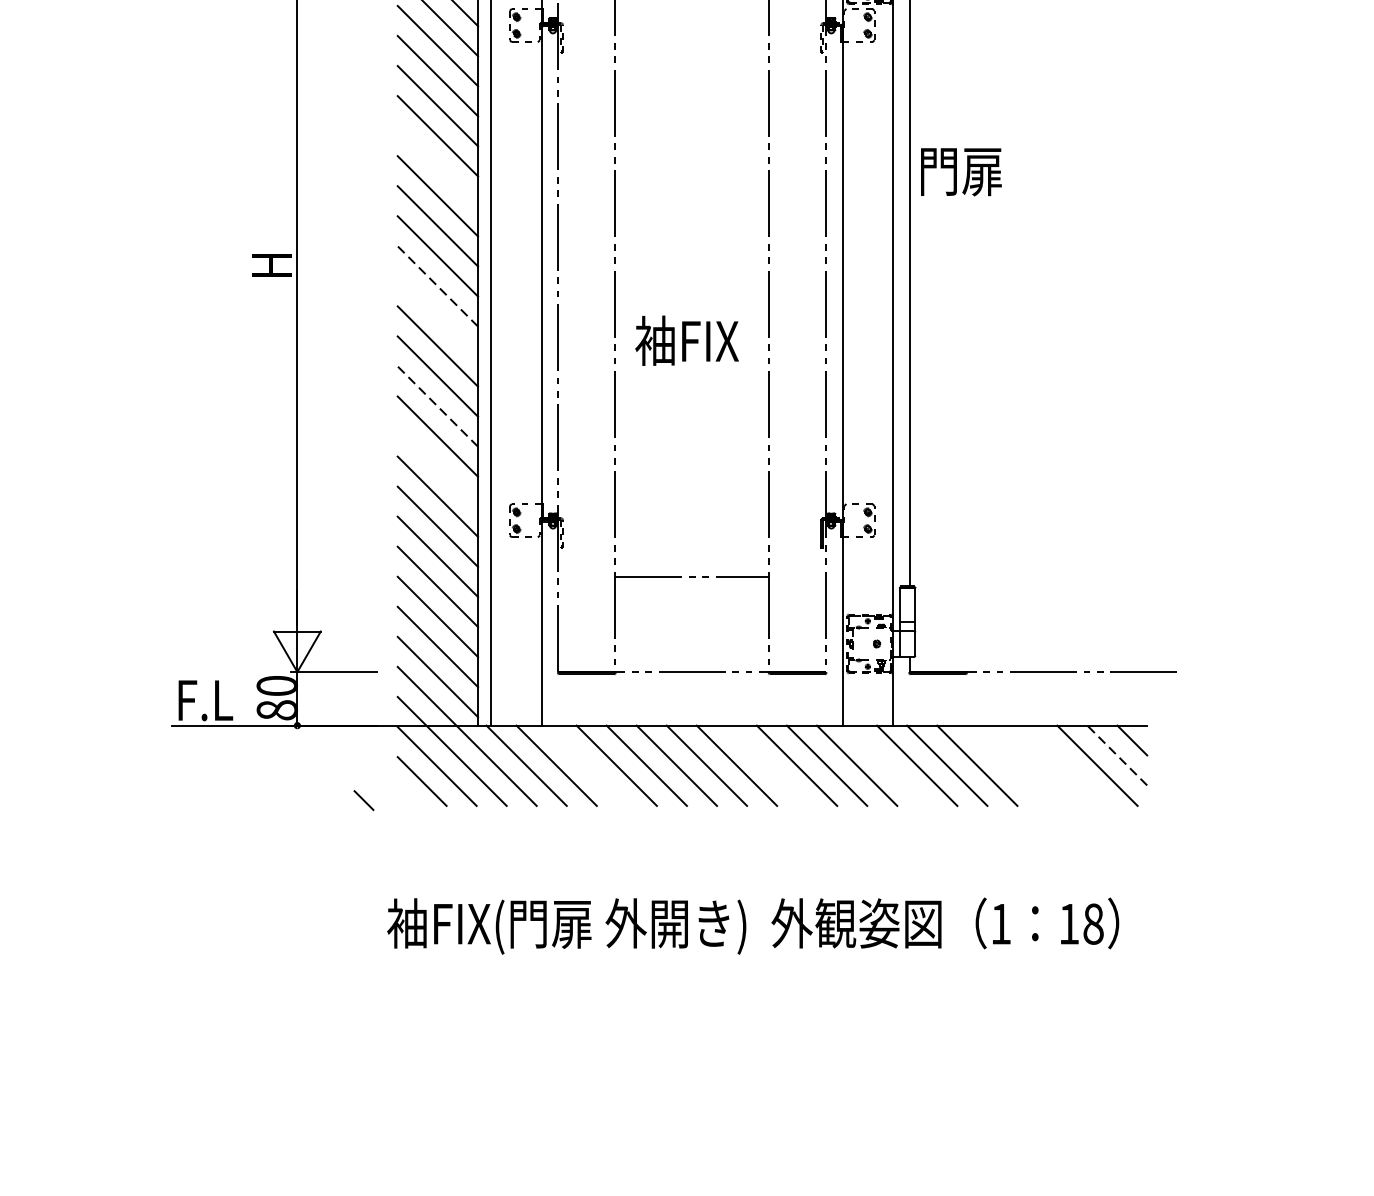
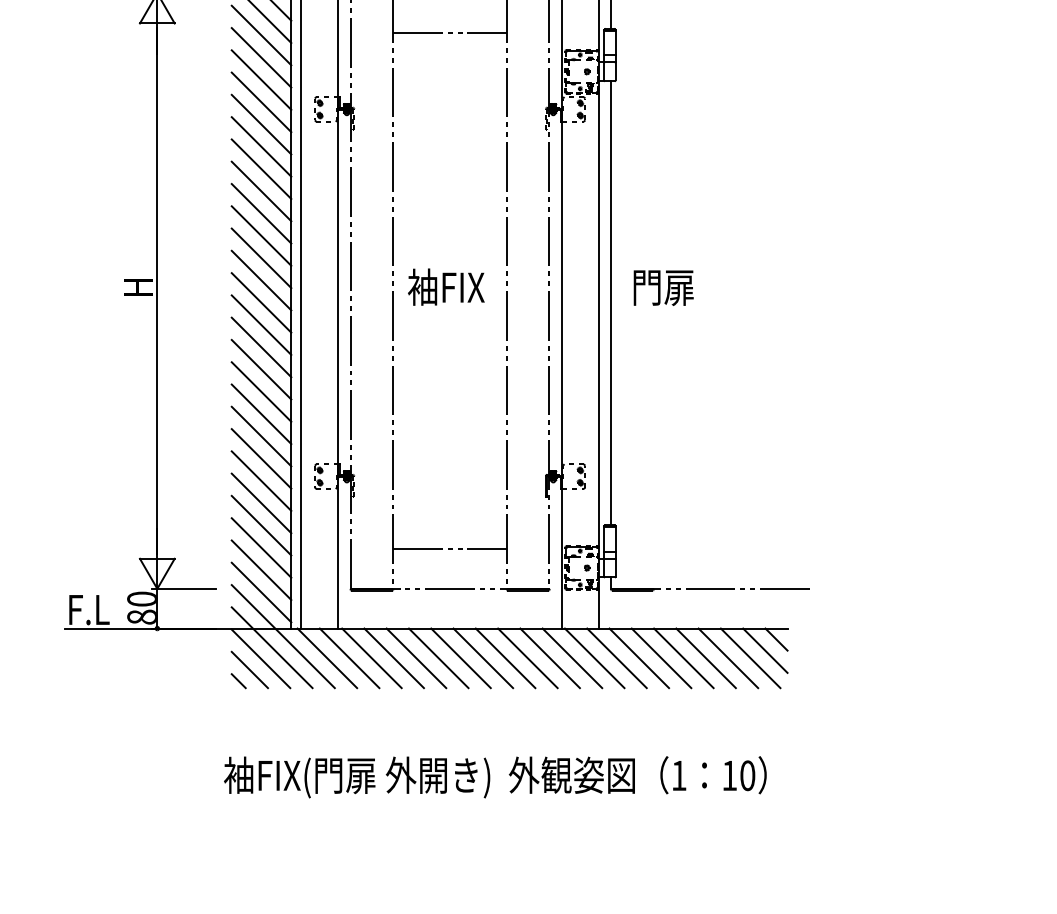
line: (437, 165) -> (261, 213), added
text: (961, 171) -> (663, 287), moved
line: (437, 285) -> (261, 302), dashed -> solid
line: (437, 315) -> (261, 324), added
text: (687, 339) -> (446, 286), moved
line: (437, 405) -> (261, 391), dashed -> solid
line: (437, 466) -> (261, 436), added
line: (692, 577) -> (450, 549), moved
line: (1117, 755) -> (765, 650), dashed -> solid
line: (586, 765) -> (371, 658), added
line: (766, 765) -> (505, 658), added
line: (886, 765) -> (594, 658), added
line: (1006, 765) -> (683, 658), added
line: (1036, 765) -> (705, 658), added
line: (1067, 765) -> (728, 658), added
line: (363, 801) -> (238, 681), moved
text: (1093, 923) -> (747, 775), 18 -> 10

